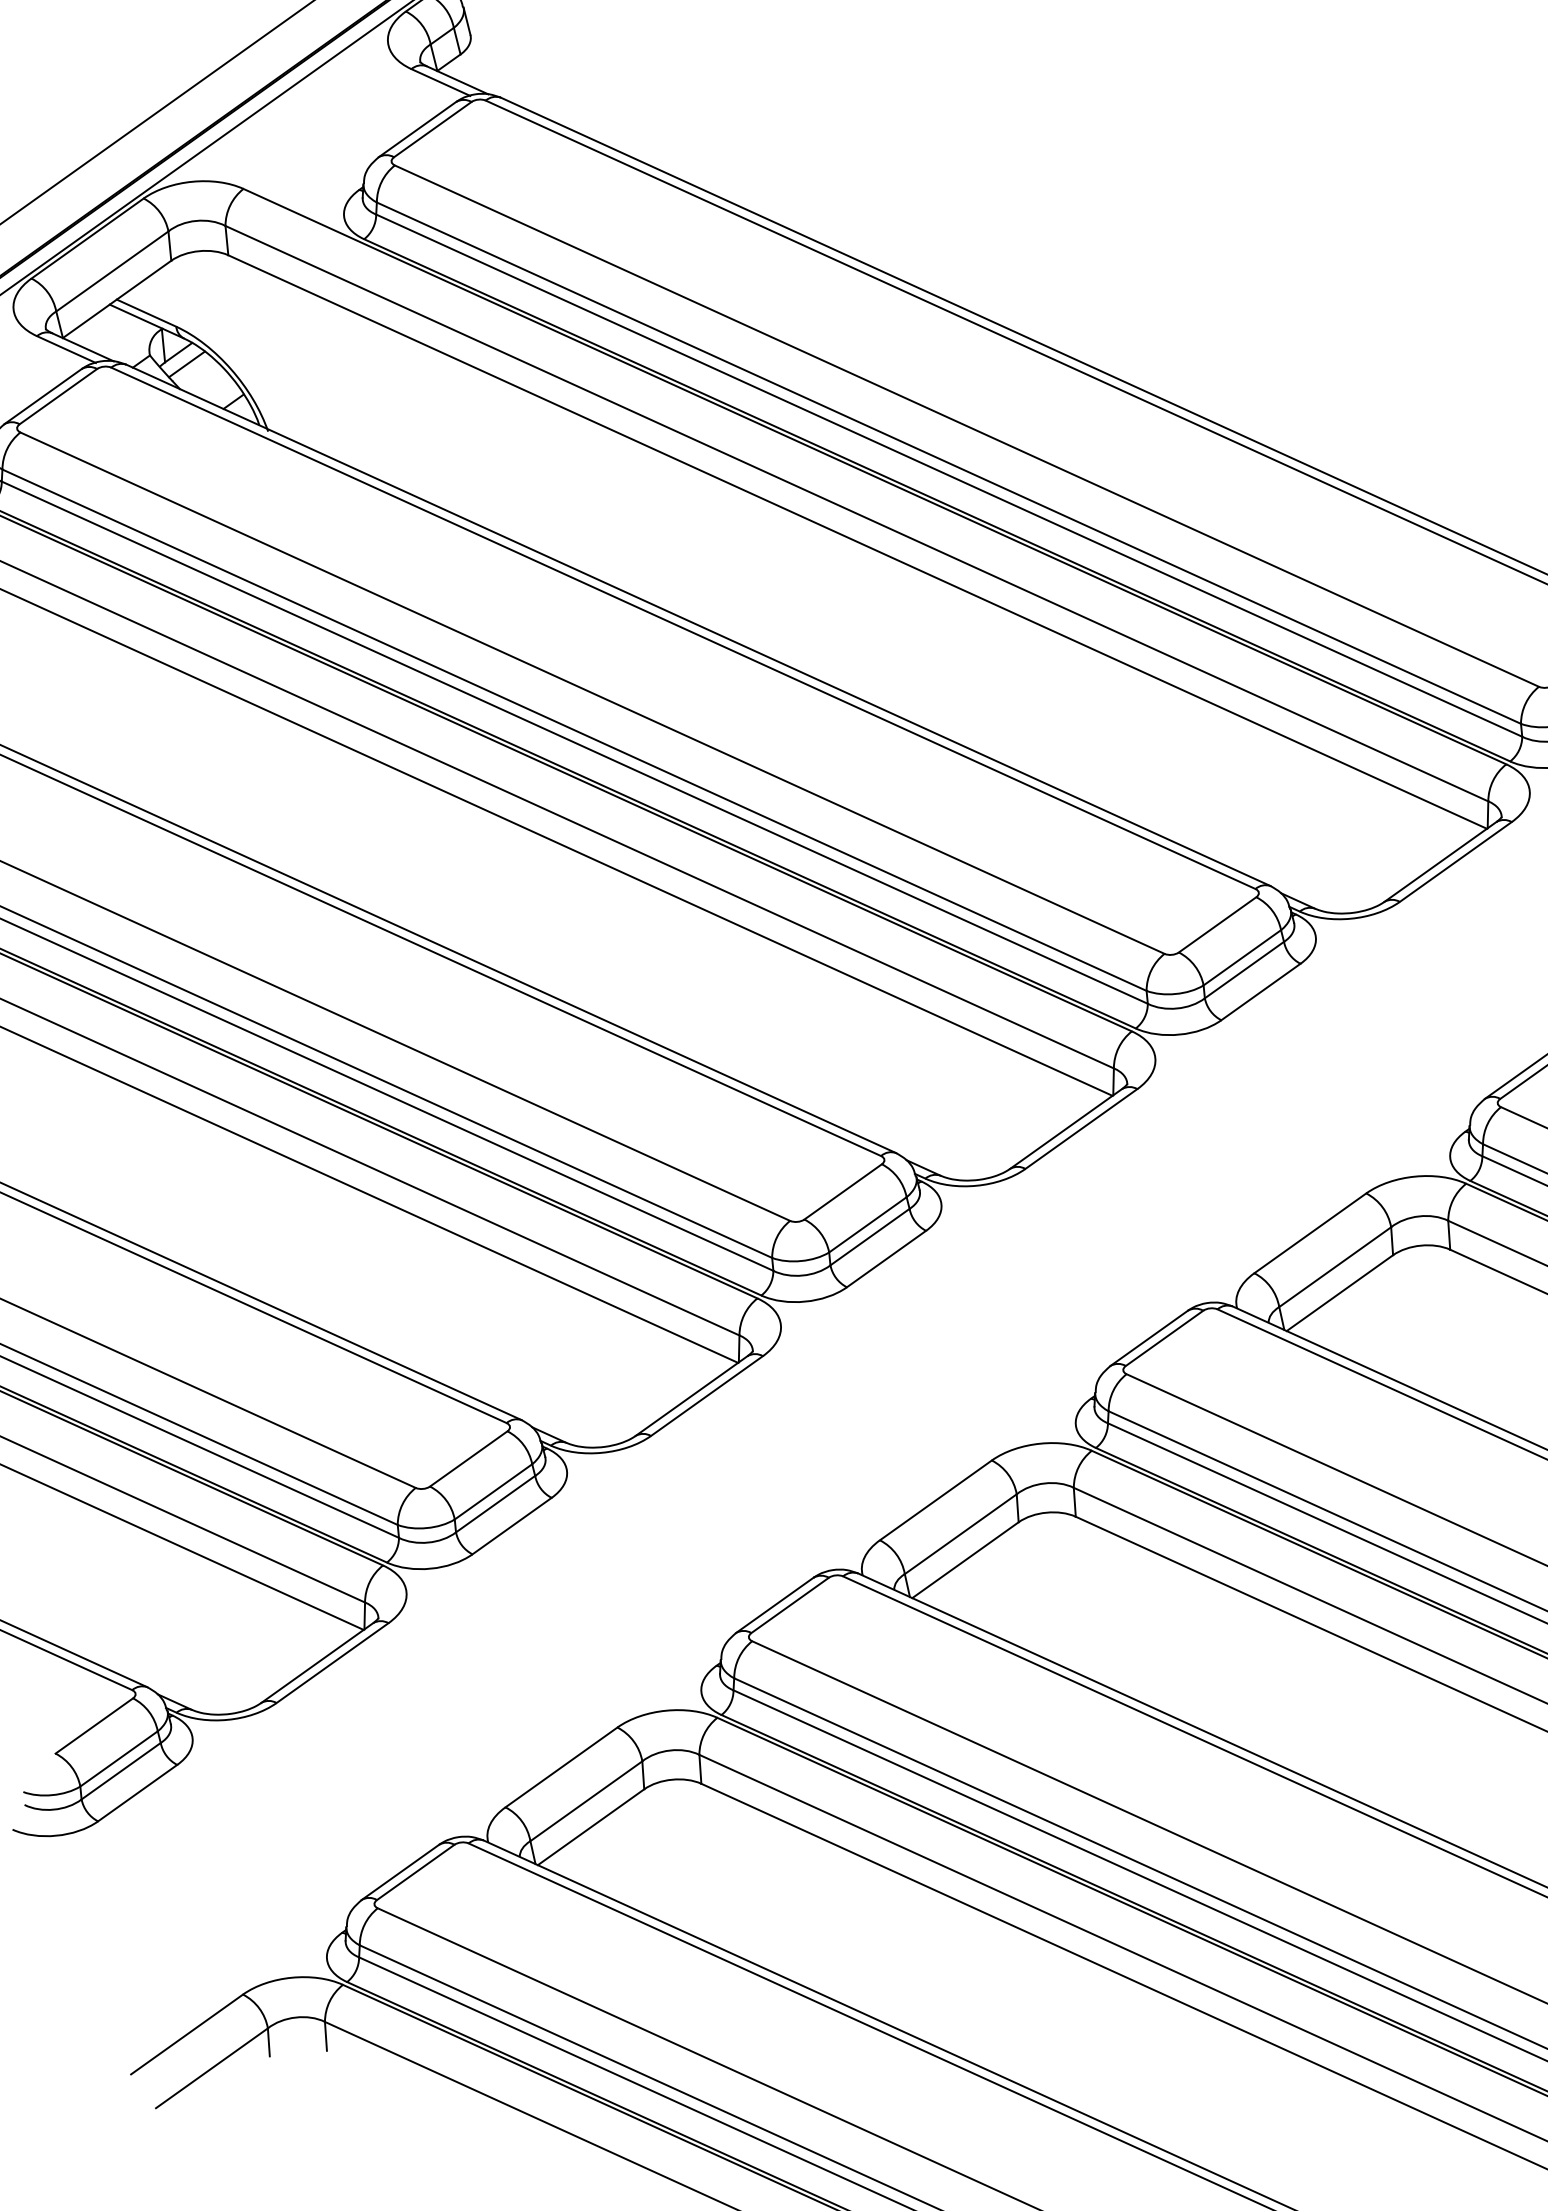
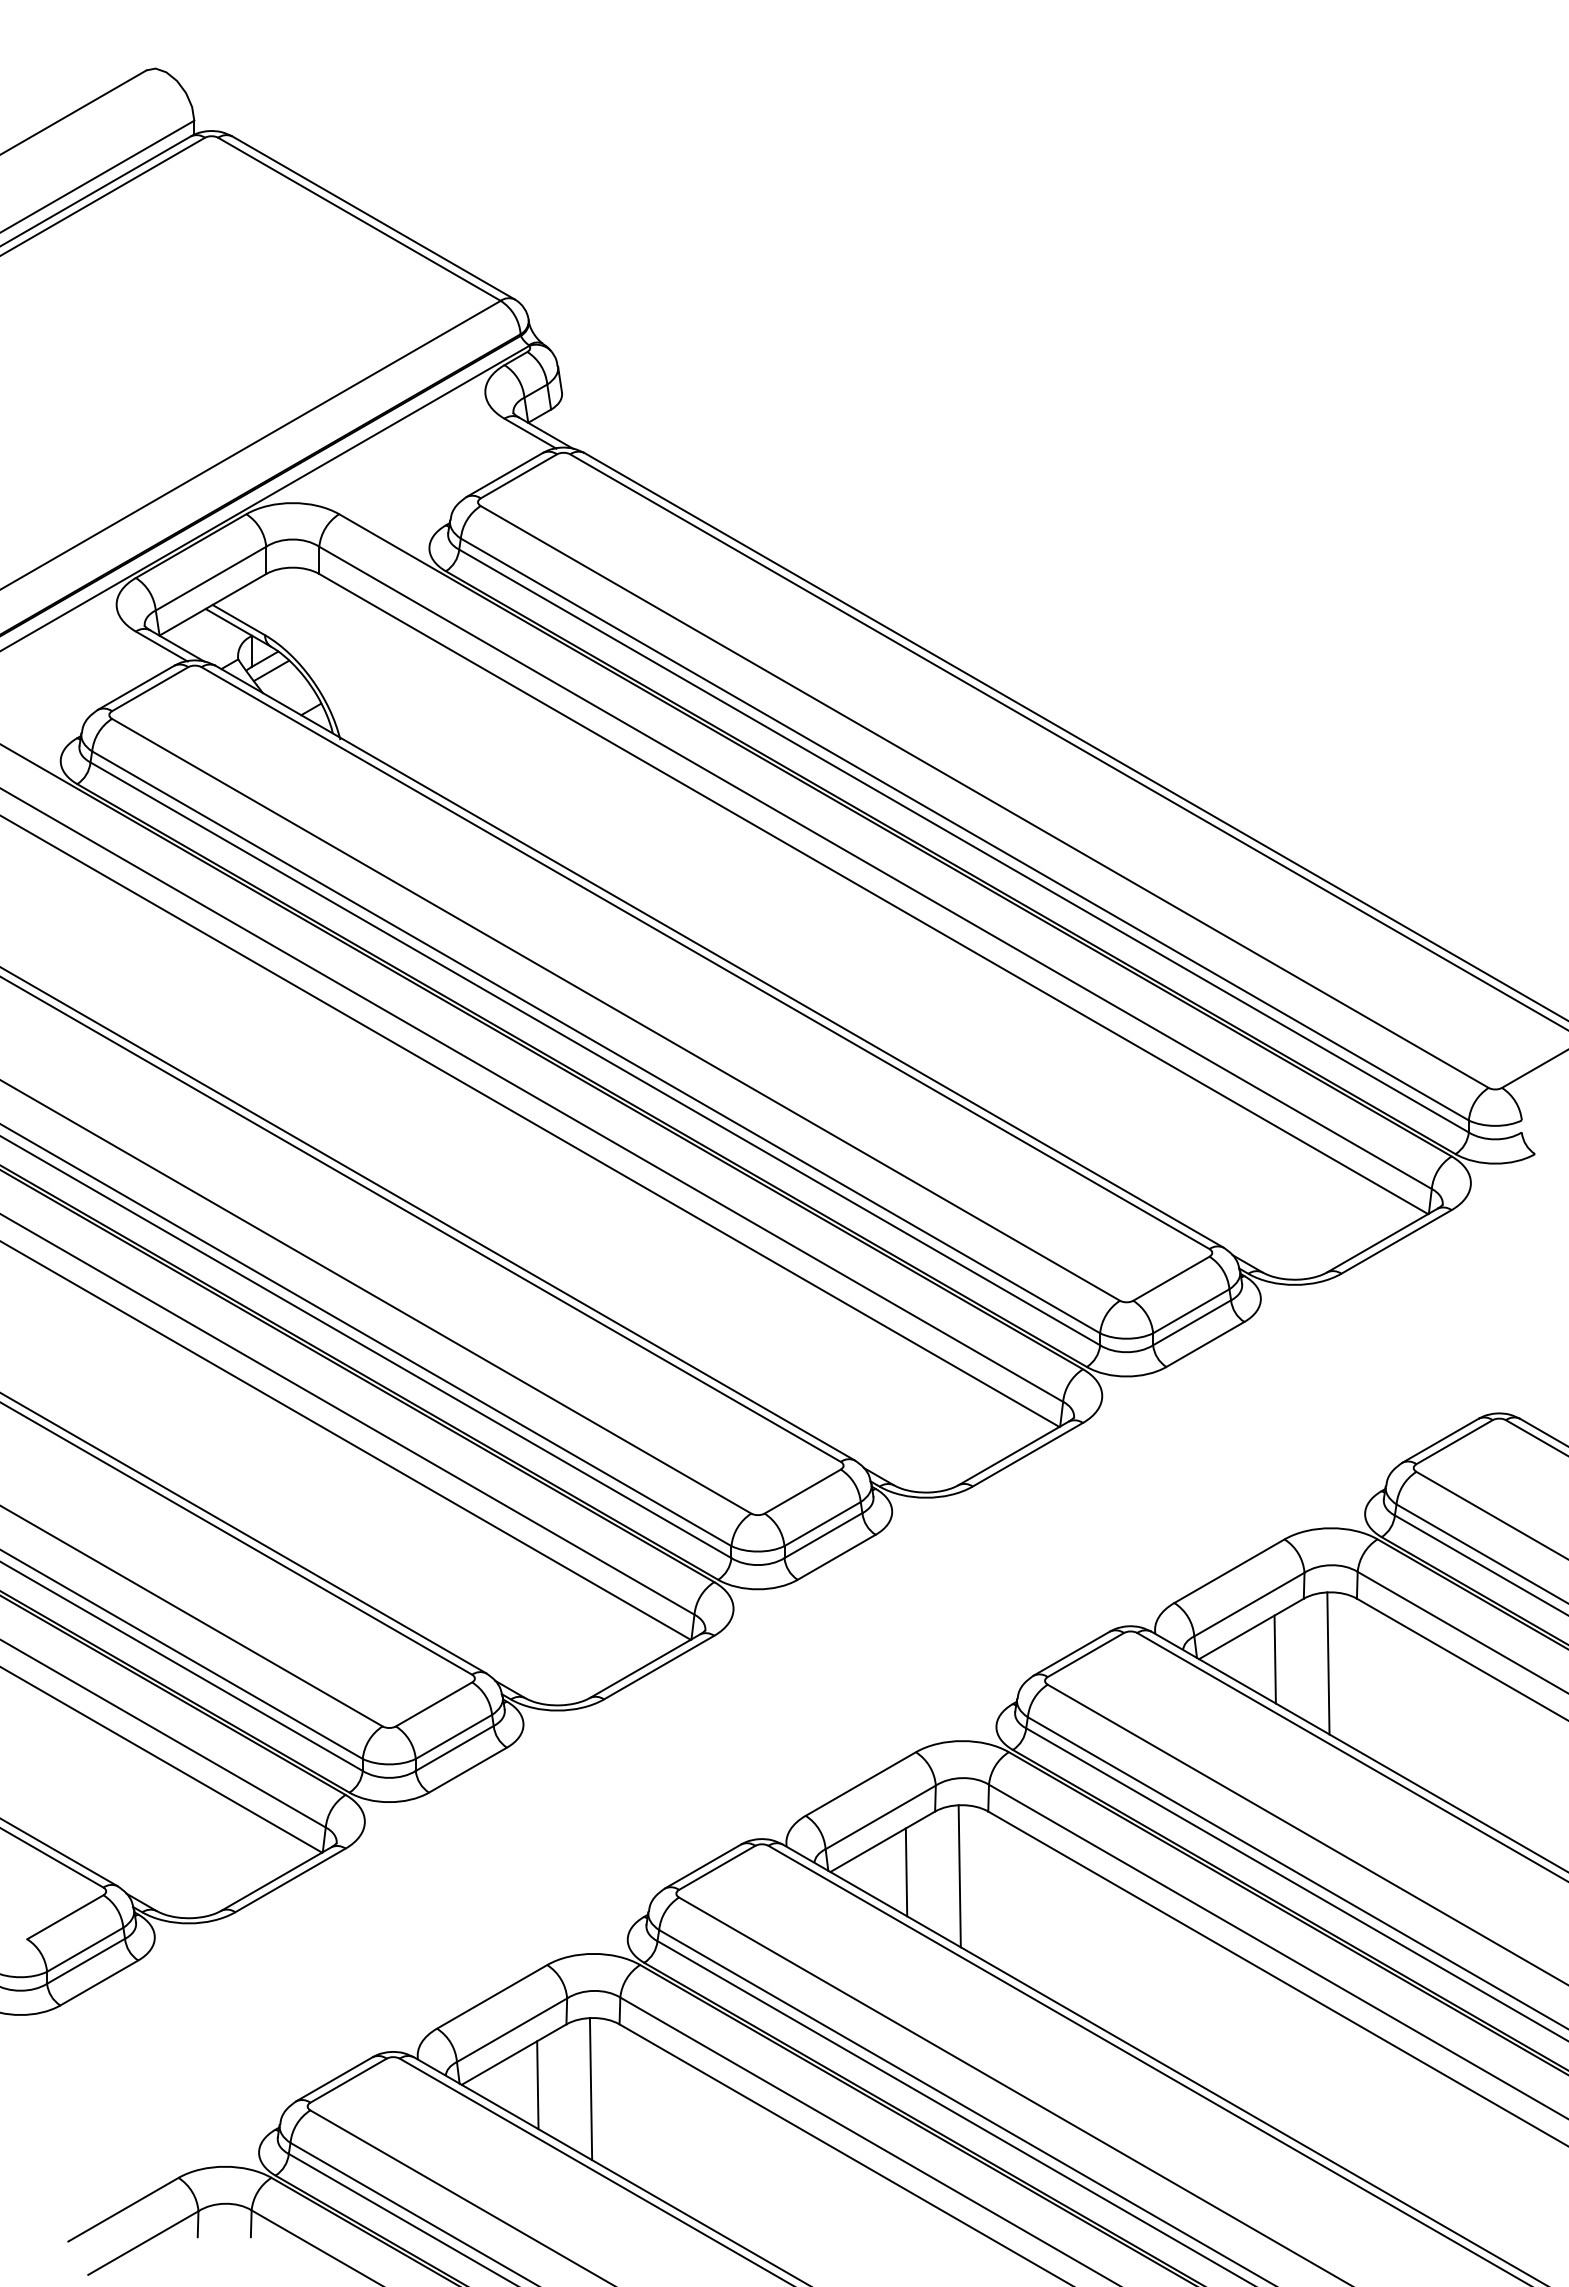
line: (1426, 1322) -> (1328, 1663), added
line: (1367, 1323) -> (1274, 1659), added
line: (1051, 1589) -> (959, 1876), added
line: (994, 1590) -> (906, 1872), added
line: (676, 1856) -> (590, 2089), added
line: (619, 1858) -> (537, 2085), added

